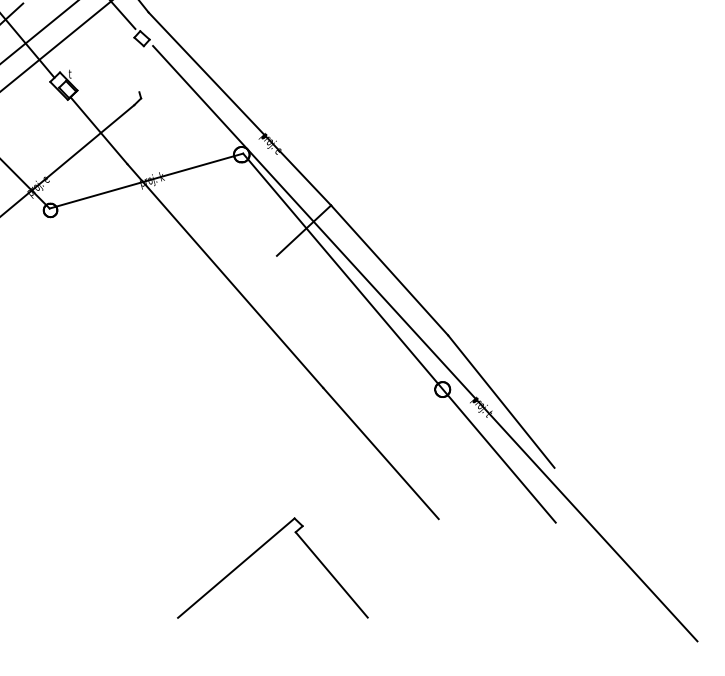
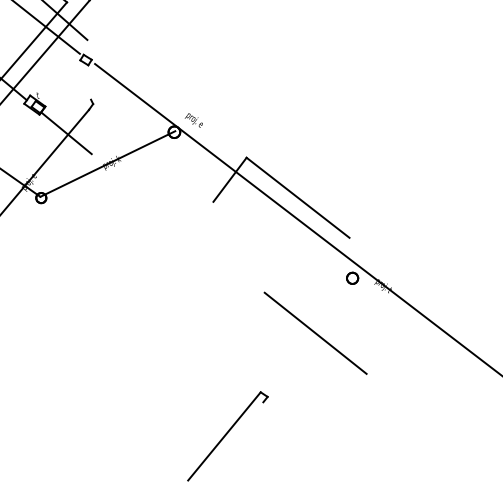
line: (239, 108) -> (166, 98), removed
line: (225, 275) -> (178, 223), removed
line: (399, 337) -> (314, 245), removed
line: (501, 401) -> (397, 279), removed
line: (331, 574) -> (295, 428), removed

